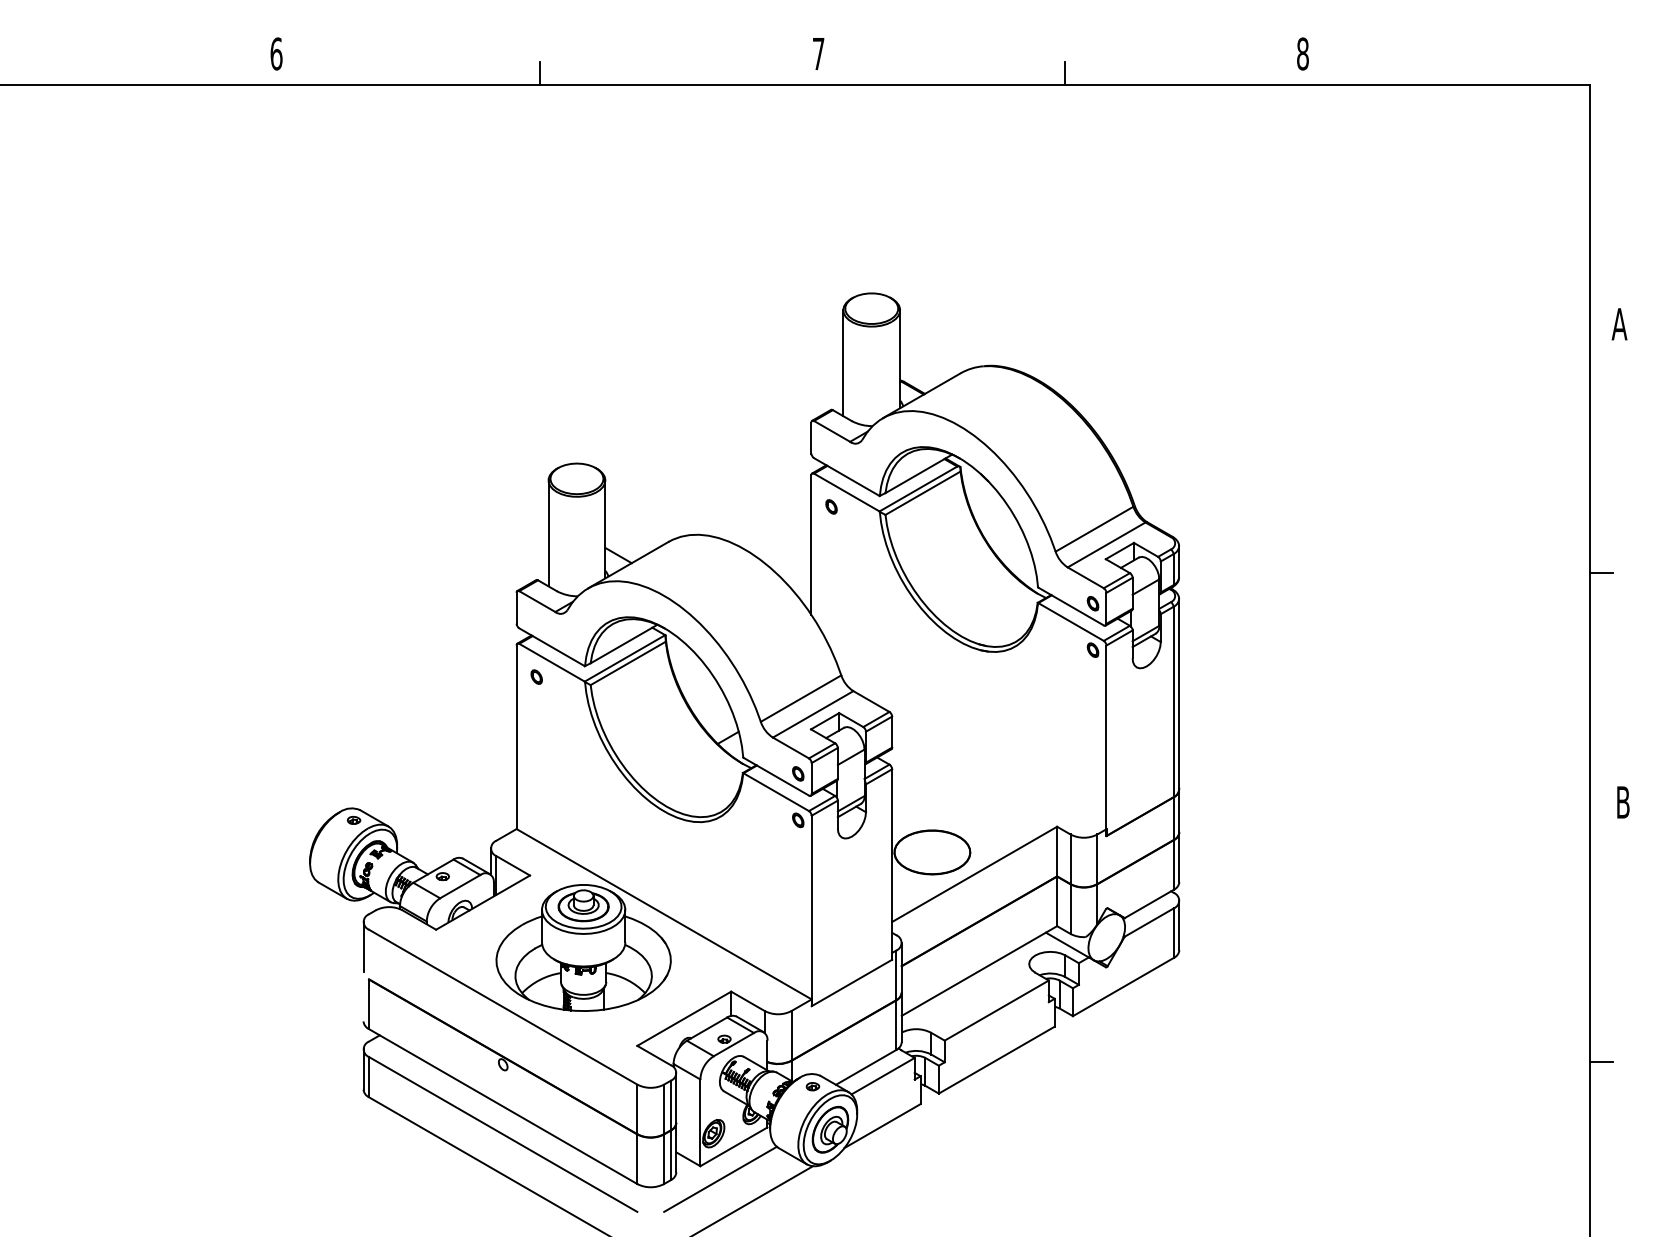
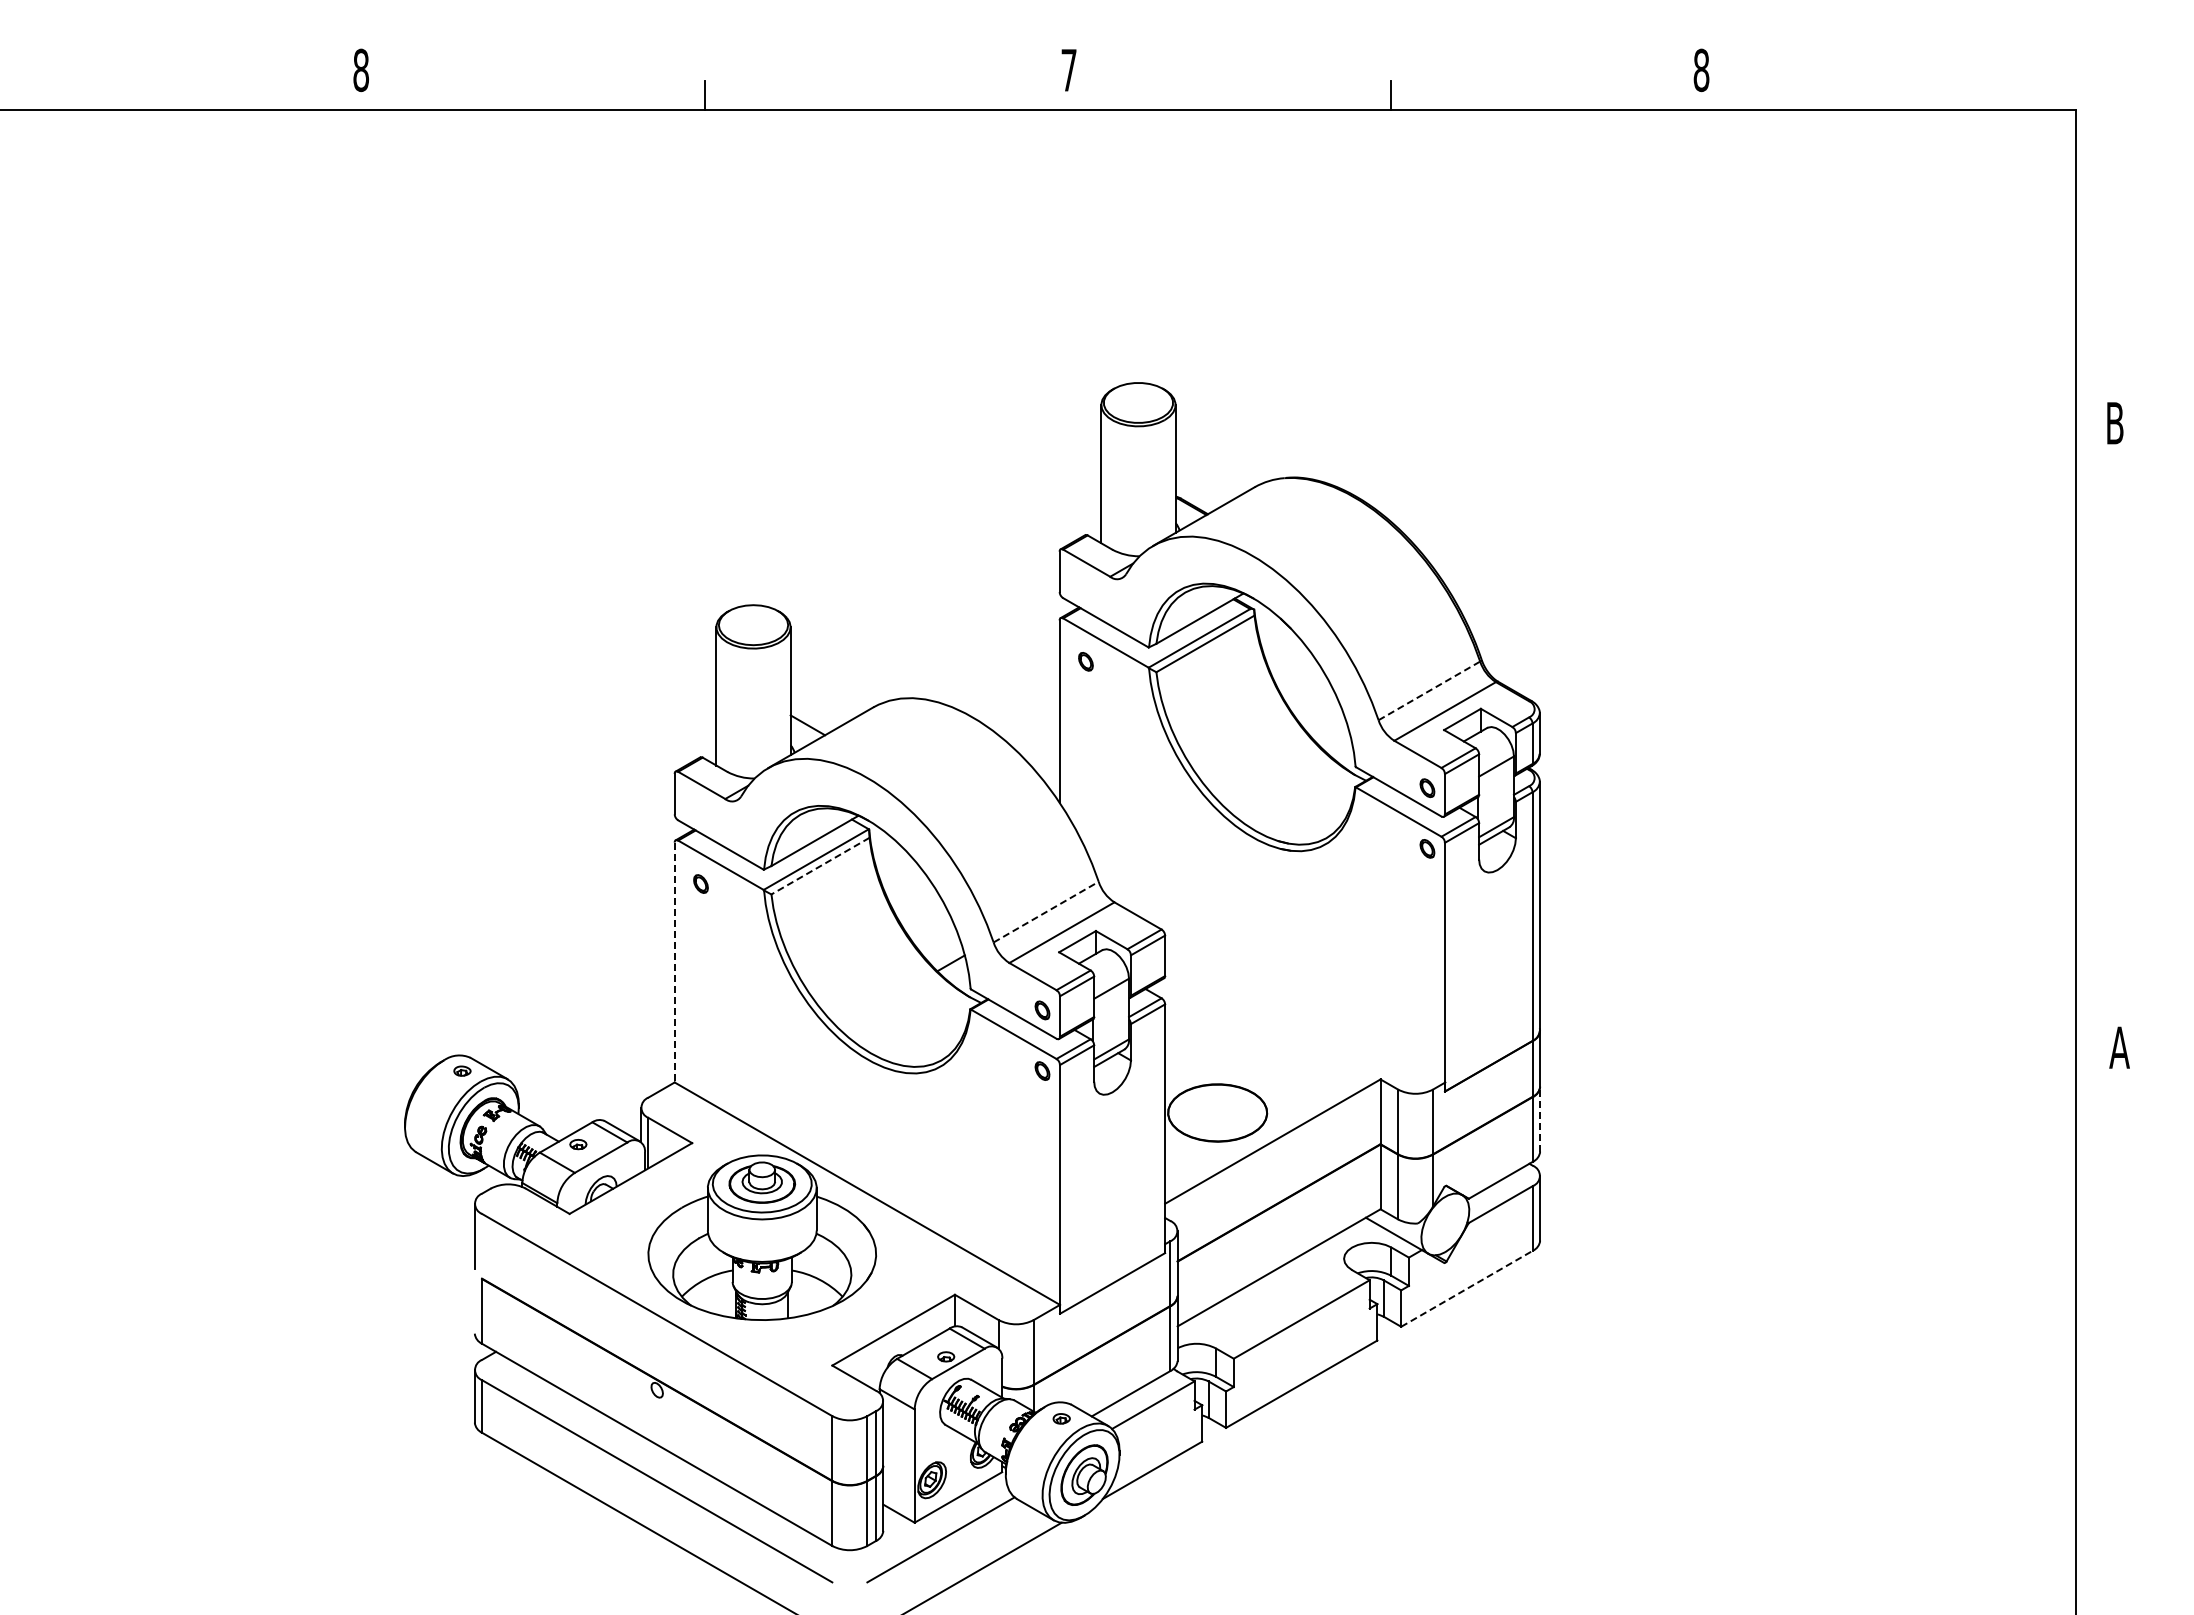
text: (276, 53) -> (361, 69), 6 -> 8
text: (1619, 324) -> (2114, 423), A -> B
line: (1094, 528) -> (1429, 690), solid -> dashed
line: (1601, 573) -> (2091, 748), removed
line: (628, 663) -> (820, 866), solid -> dashed
line: (801, 698) -> (1046, 912), solid -> dashed
line: (516, 737) -> (674, 962), solid -> dashed
text: (1623, 802) -> (2119, 1047), B -> A
line: (1179, 856) -> (1540, 1118), solid -> dashed
line: (1123, 986) -> (1467, 1288), solid -> dashed
line: (1601, 1061) -> (2091, 1386), removed

